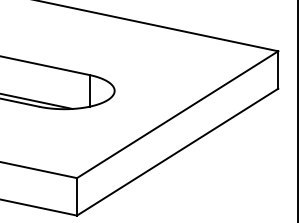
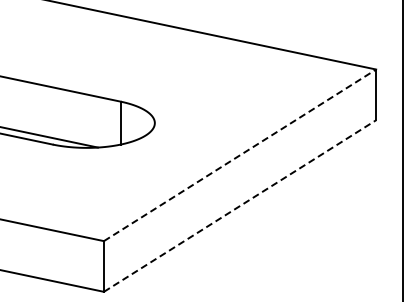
line: (177, 114) -> (240, 155), solid -> dashed
line: (177, 152) -> (240, 206), solid -> dashed

